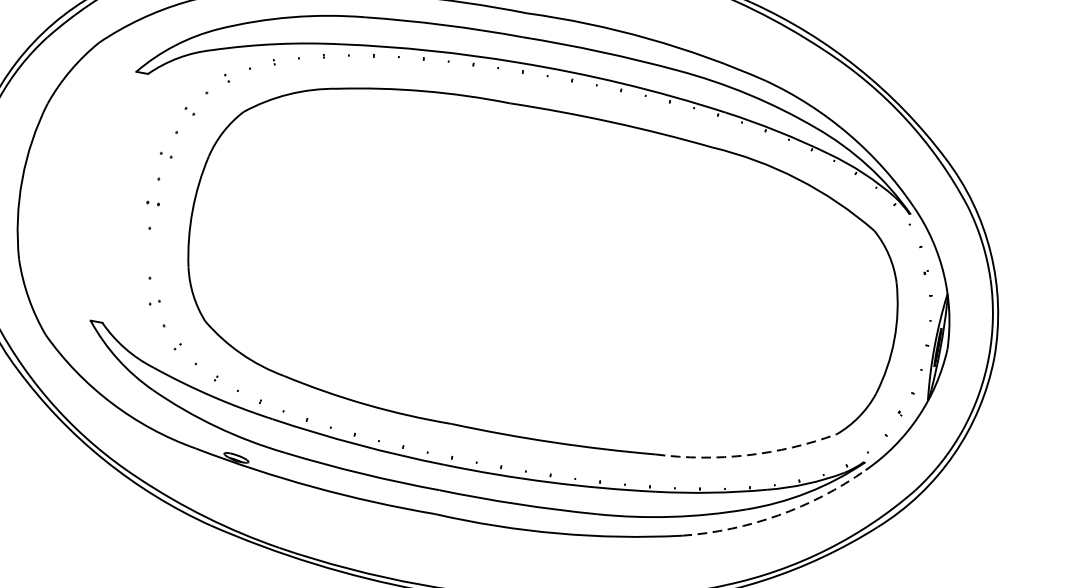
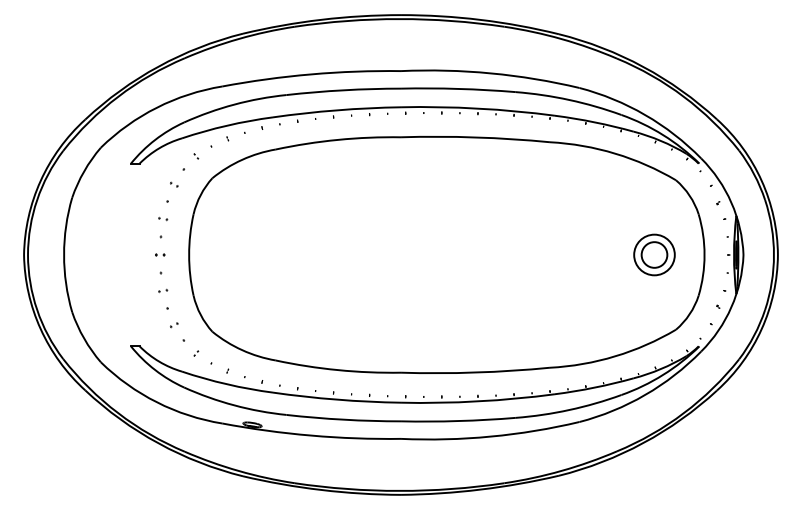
part: (148, 252) -> (163, 290), added
part: (826, 326) -> (654, 254), added
arc: (747, 455) -> (615, 356), dashed -> solid
arc: (778, 516) -> (645, 395), dashed -> solid

